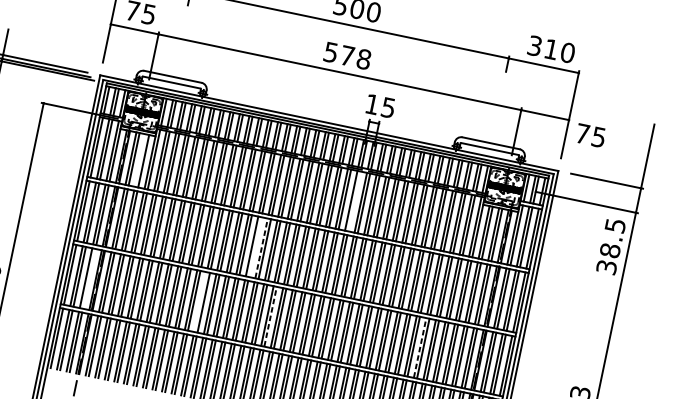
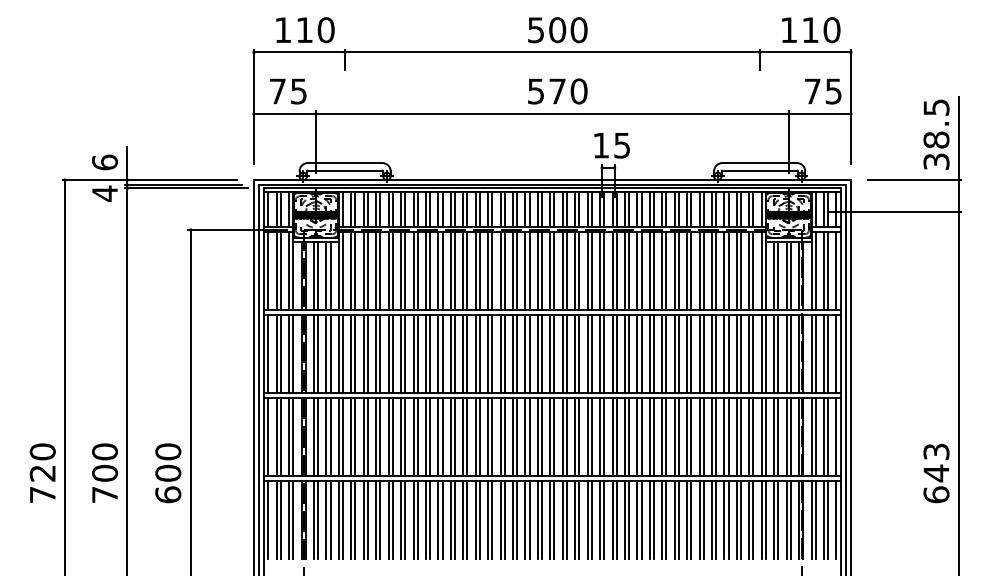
text: (535, 46) -> (789, 30), 310 -> 110
text: (363, 59) -> (578, 91), 578 -> 570
text: (591, 135) -> (823, 91), moved
line: (140, 160) -> (326, 275), added
line: (354, 201) -> (604, 271), added
line: (255, 246) -> (492, 353), added
text: (611, 246) -> (936, 134), moved
line: (261, 248) -> (500, 354), dashed -> solid
line: (89, 278) -> (293, 436), added
line: (200, 301) -> (438, 436), added
line: (270, 316) -> (529, 436), dashed -> solid
line: (420, 347) -> (724, 436), dashed -> solid

